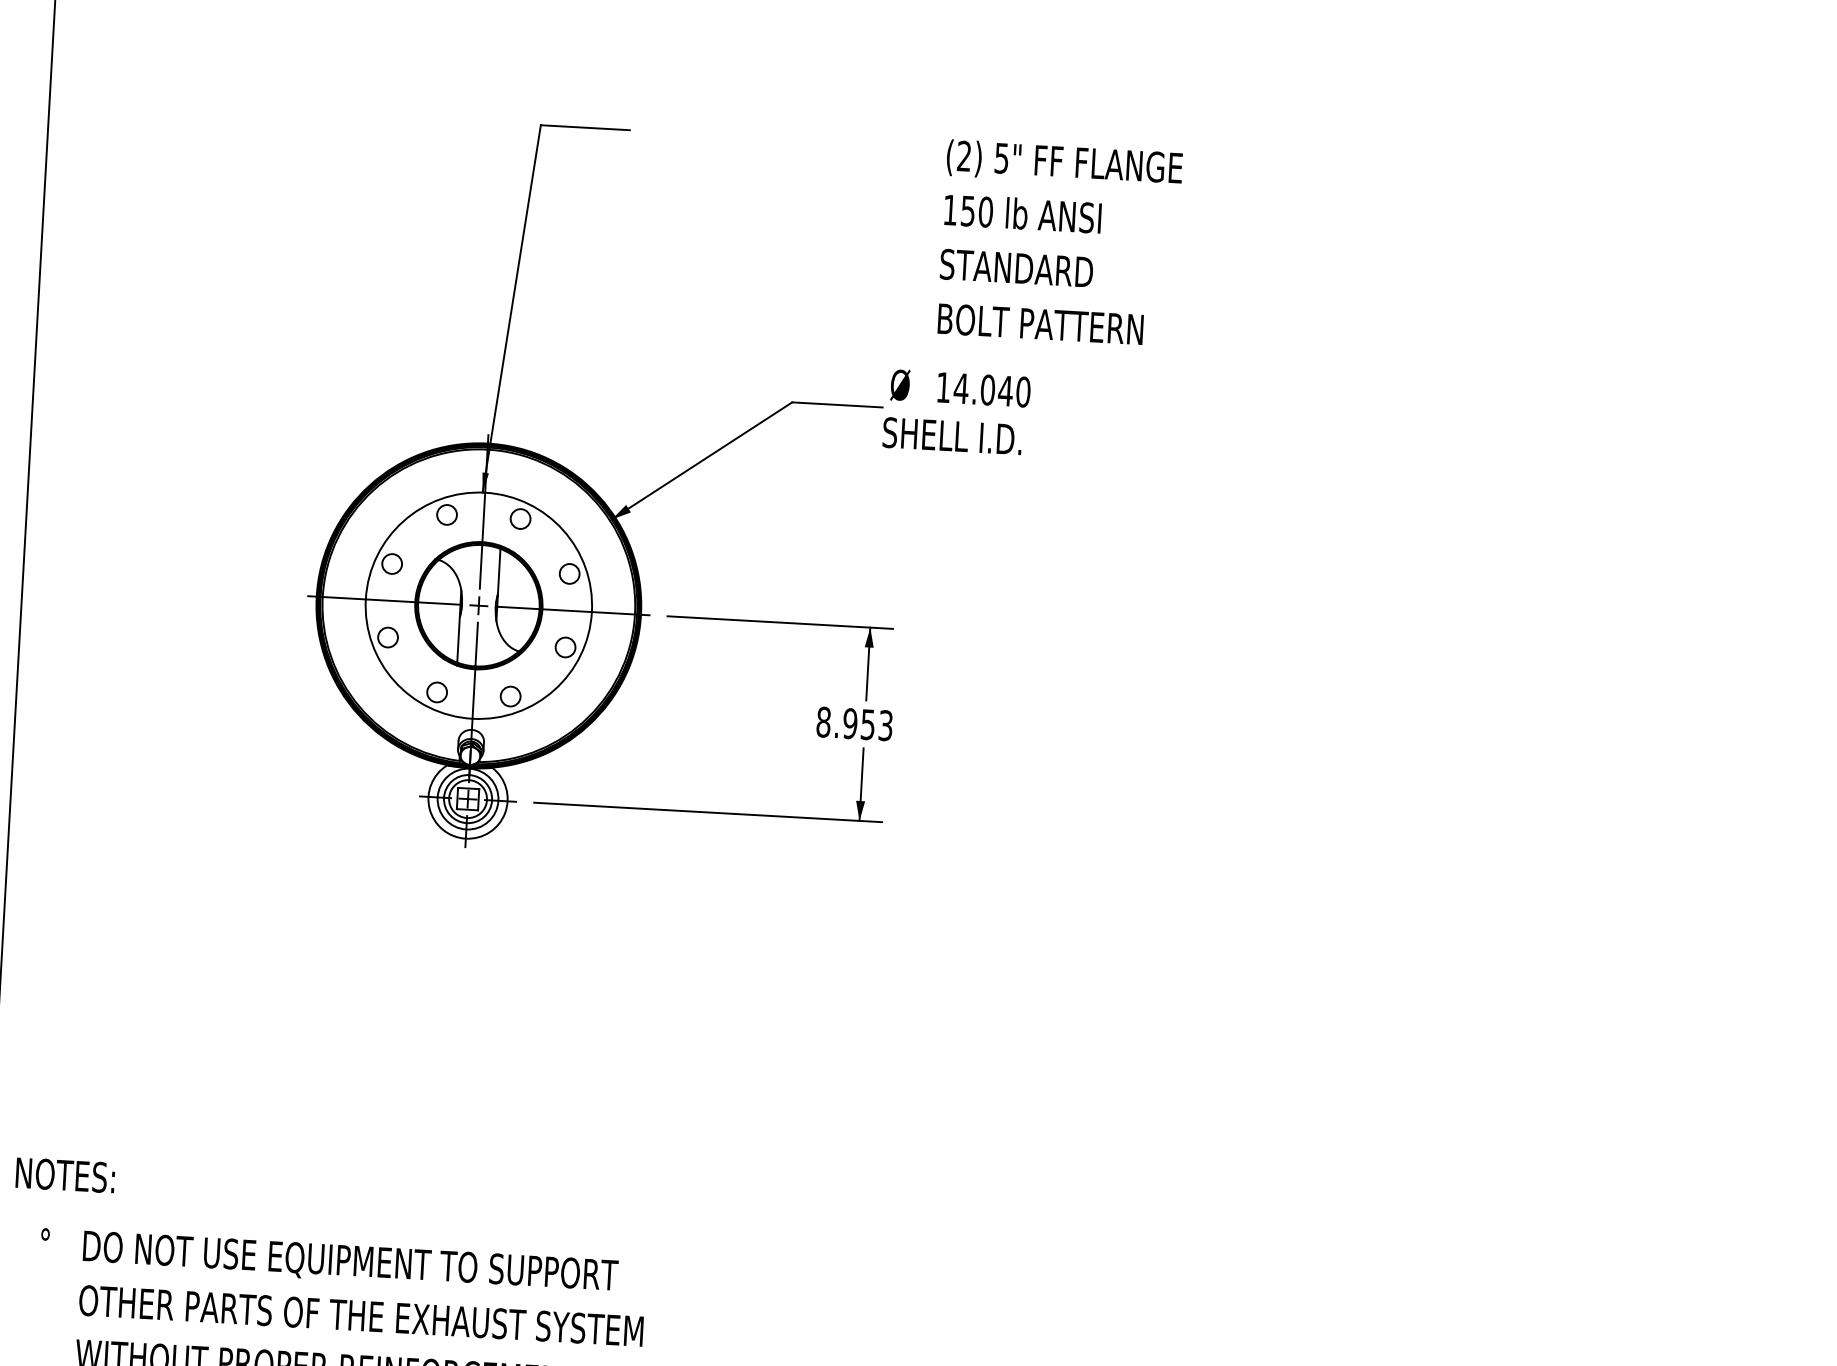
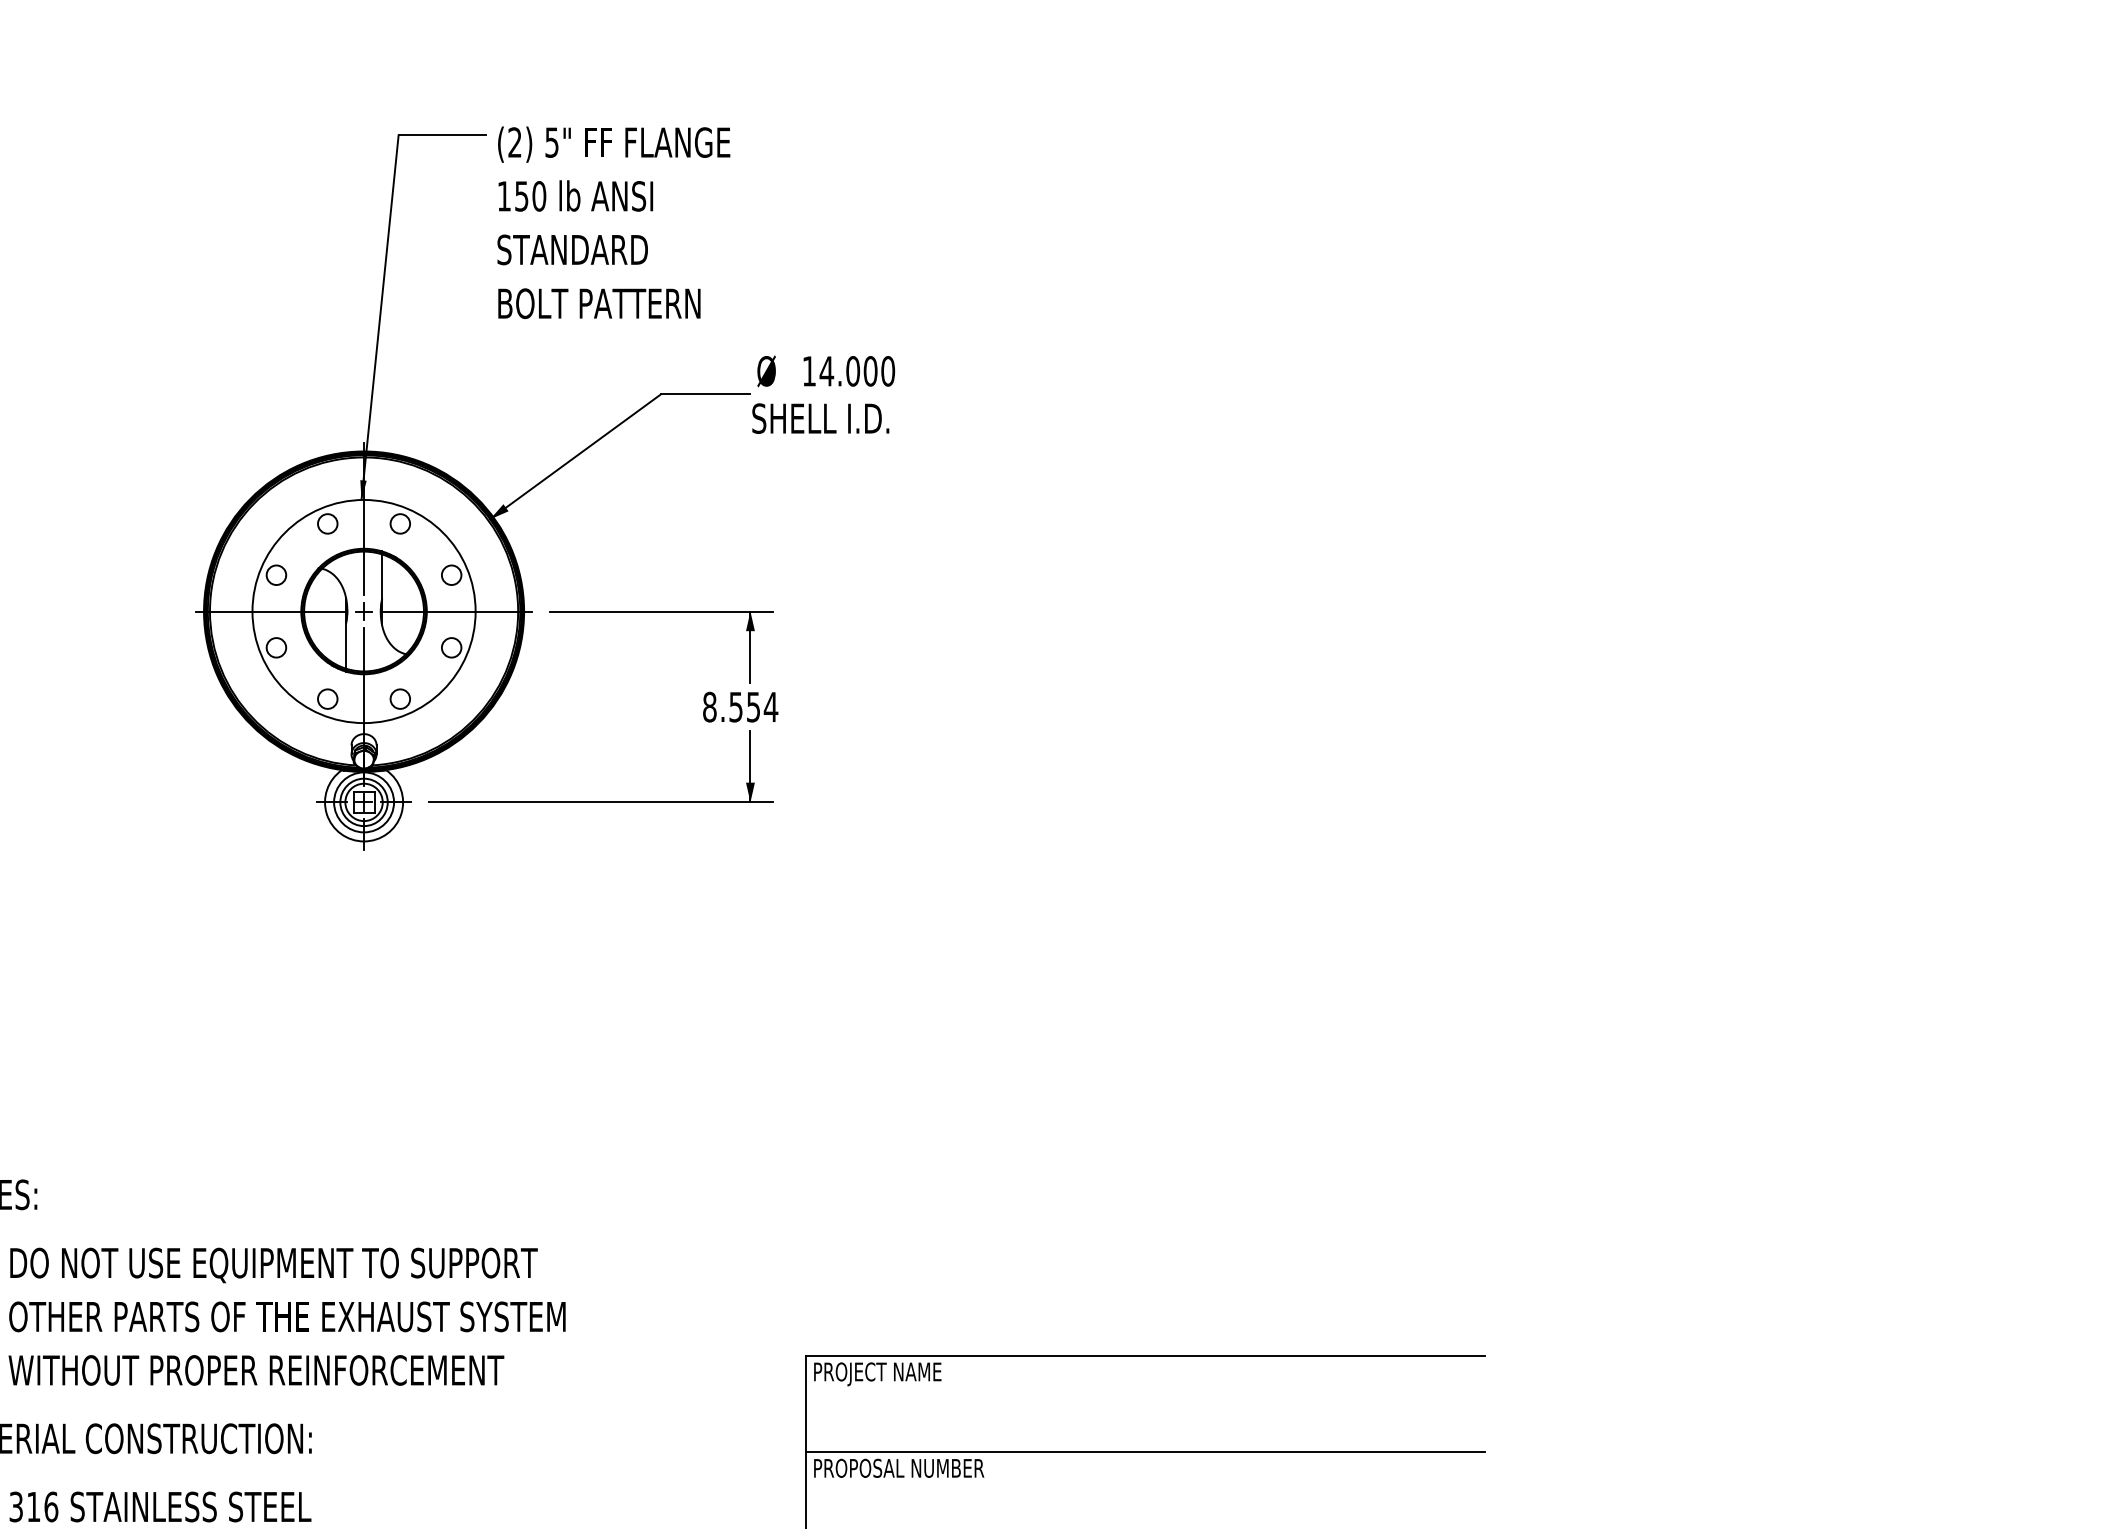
text: (1059, 242) -> (613, 222), moved
text: (1005, 391) -> (870, 371), 14.040 -> 14.000
text: (868, 724) -> (753, 706), 8.953 -> 8.554

